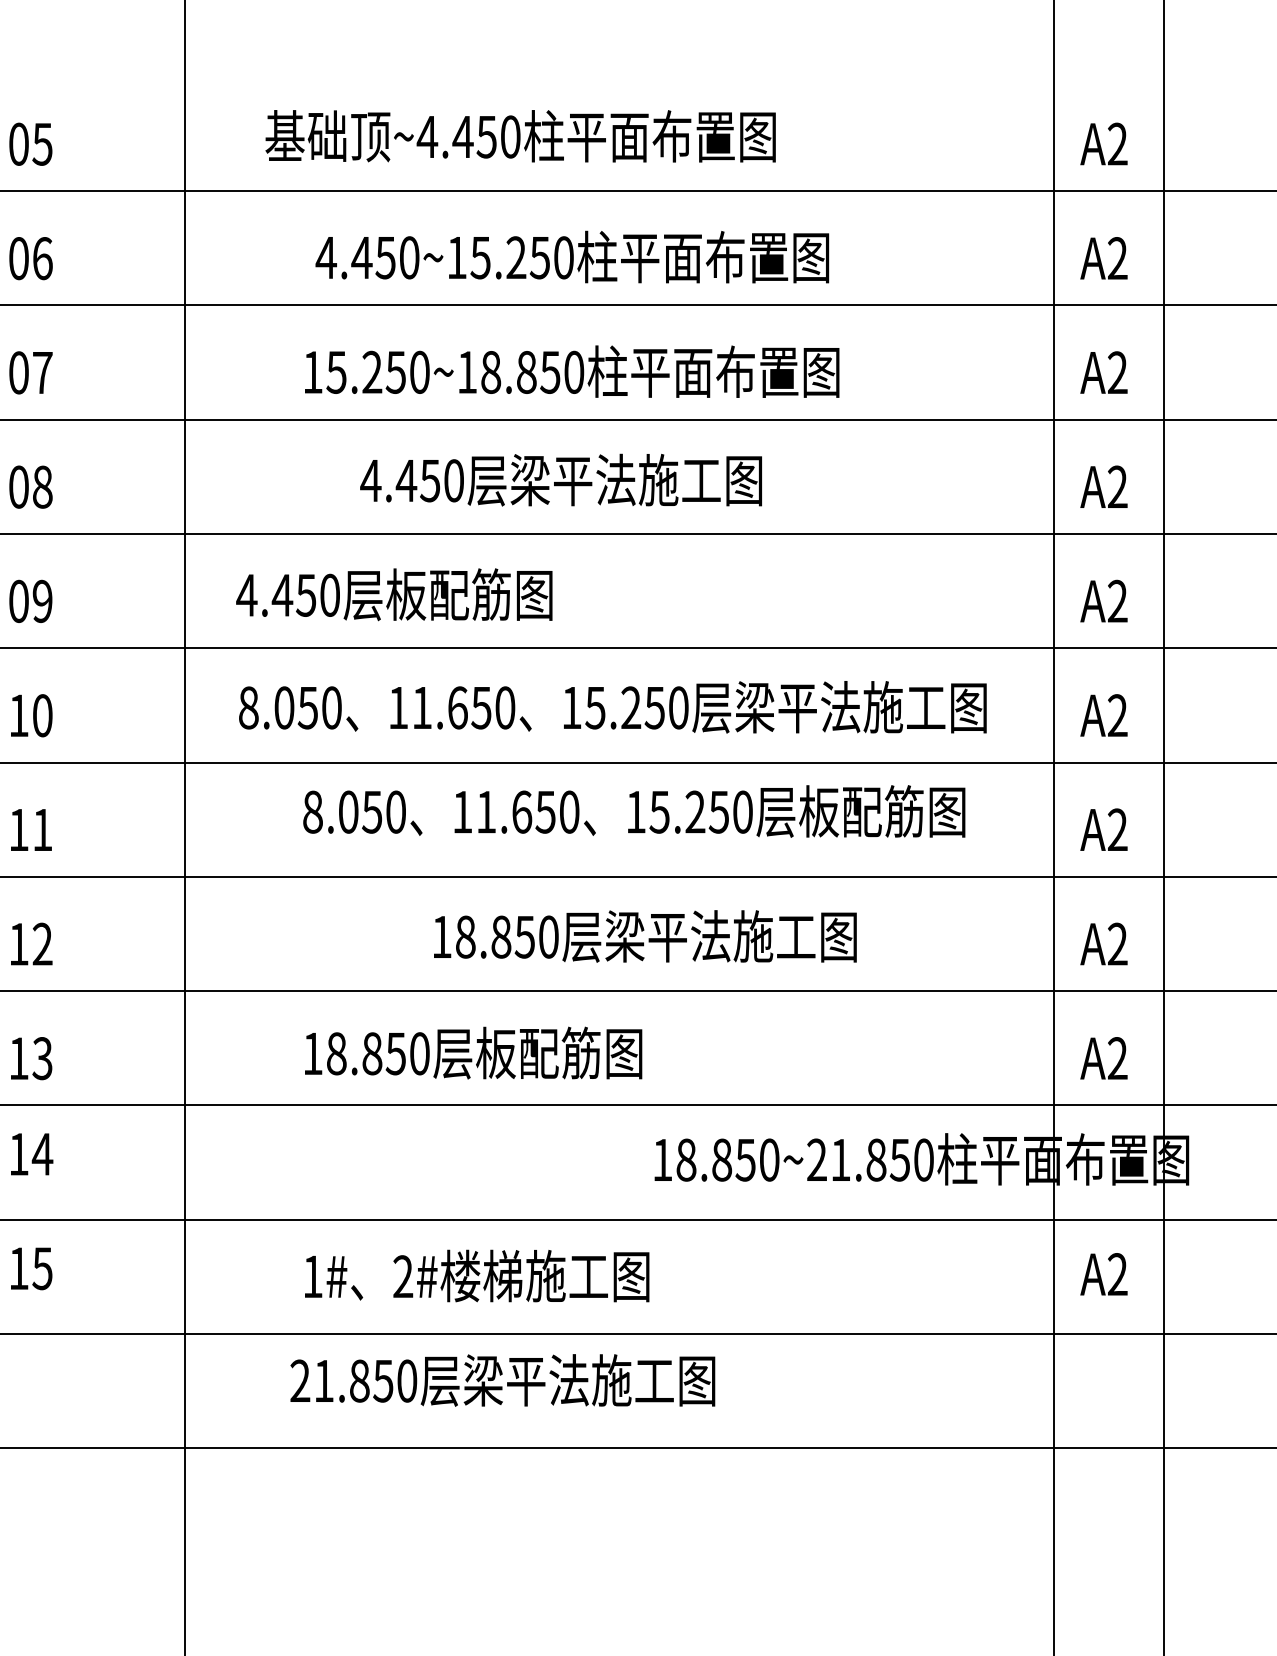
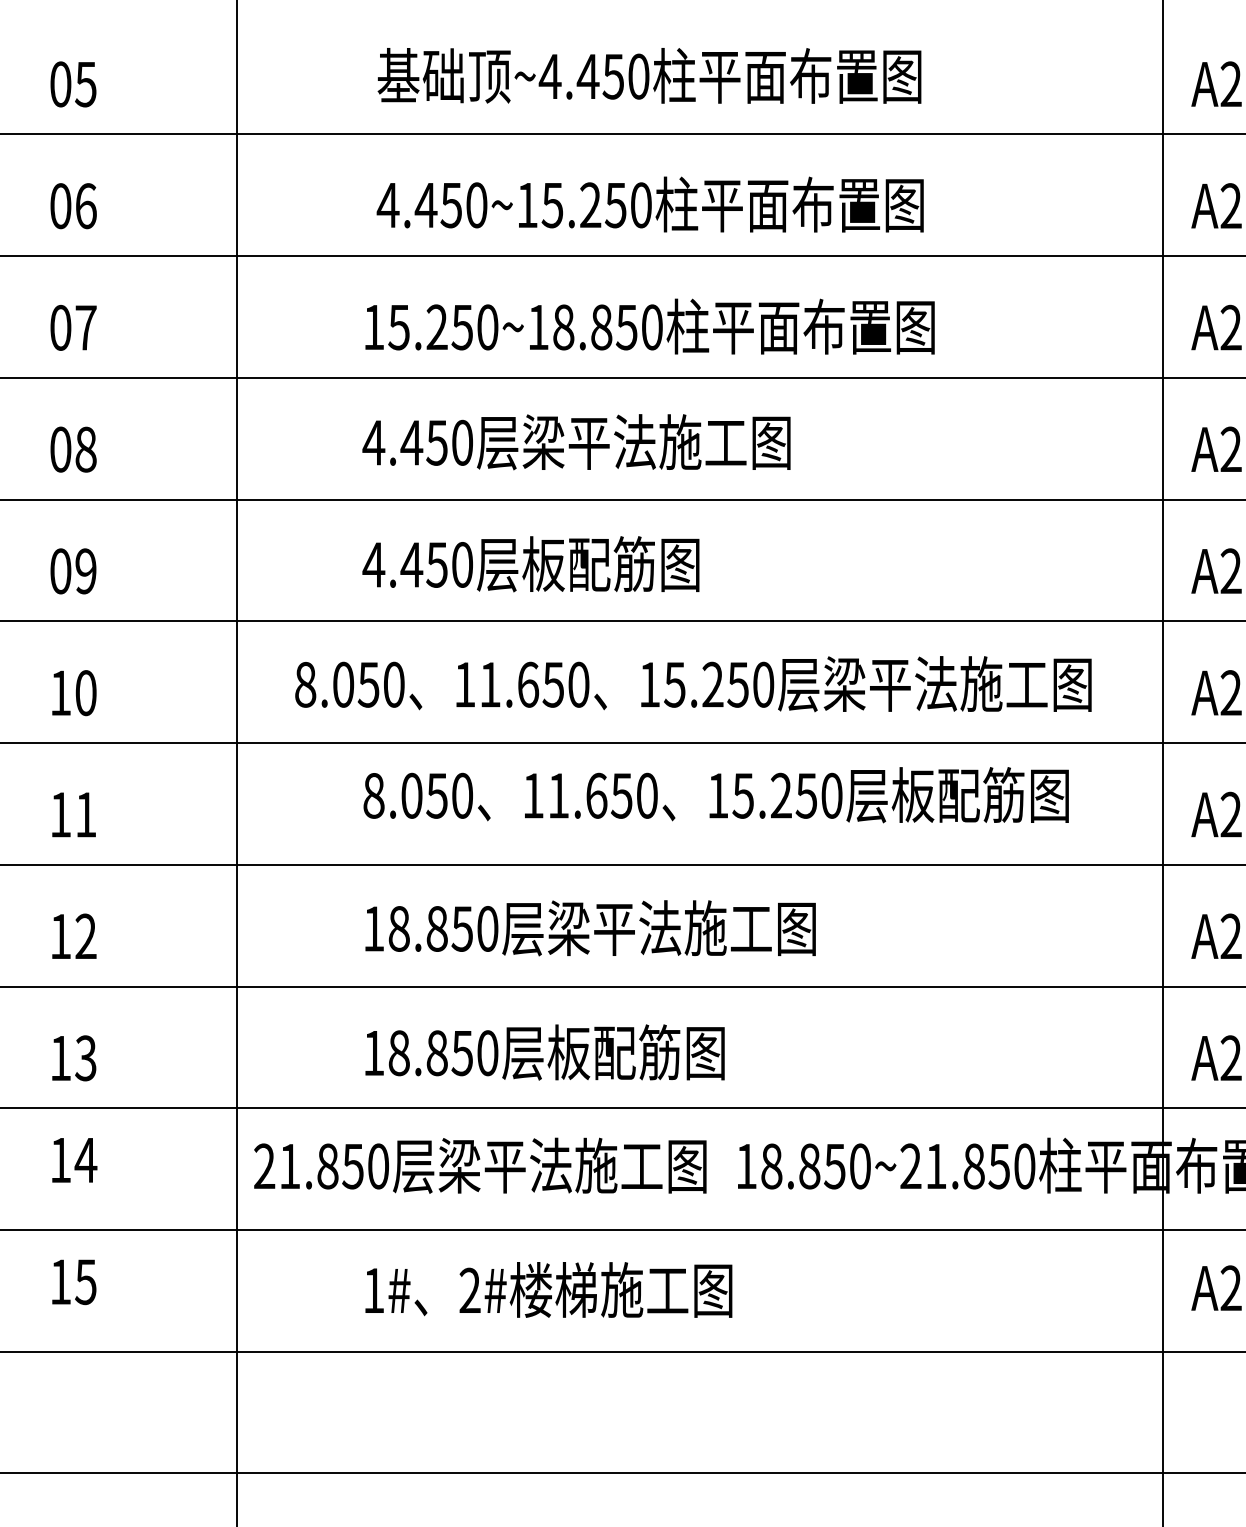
text: (520, 136) -> (649, 76), moved
text: (560, 479) -> (575, 441), moved
text: (394, 594) -> (531, 563), moved
text: (645, 936) -> (590, 928), moved
text: (502, 1380) -> (479, 1165), moved

